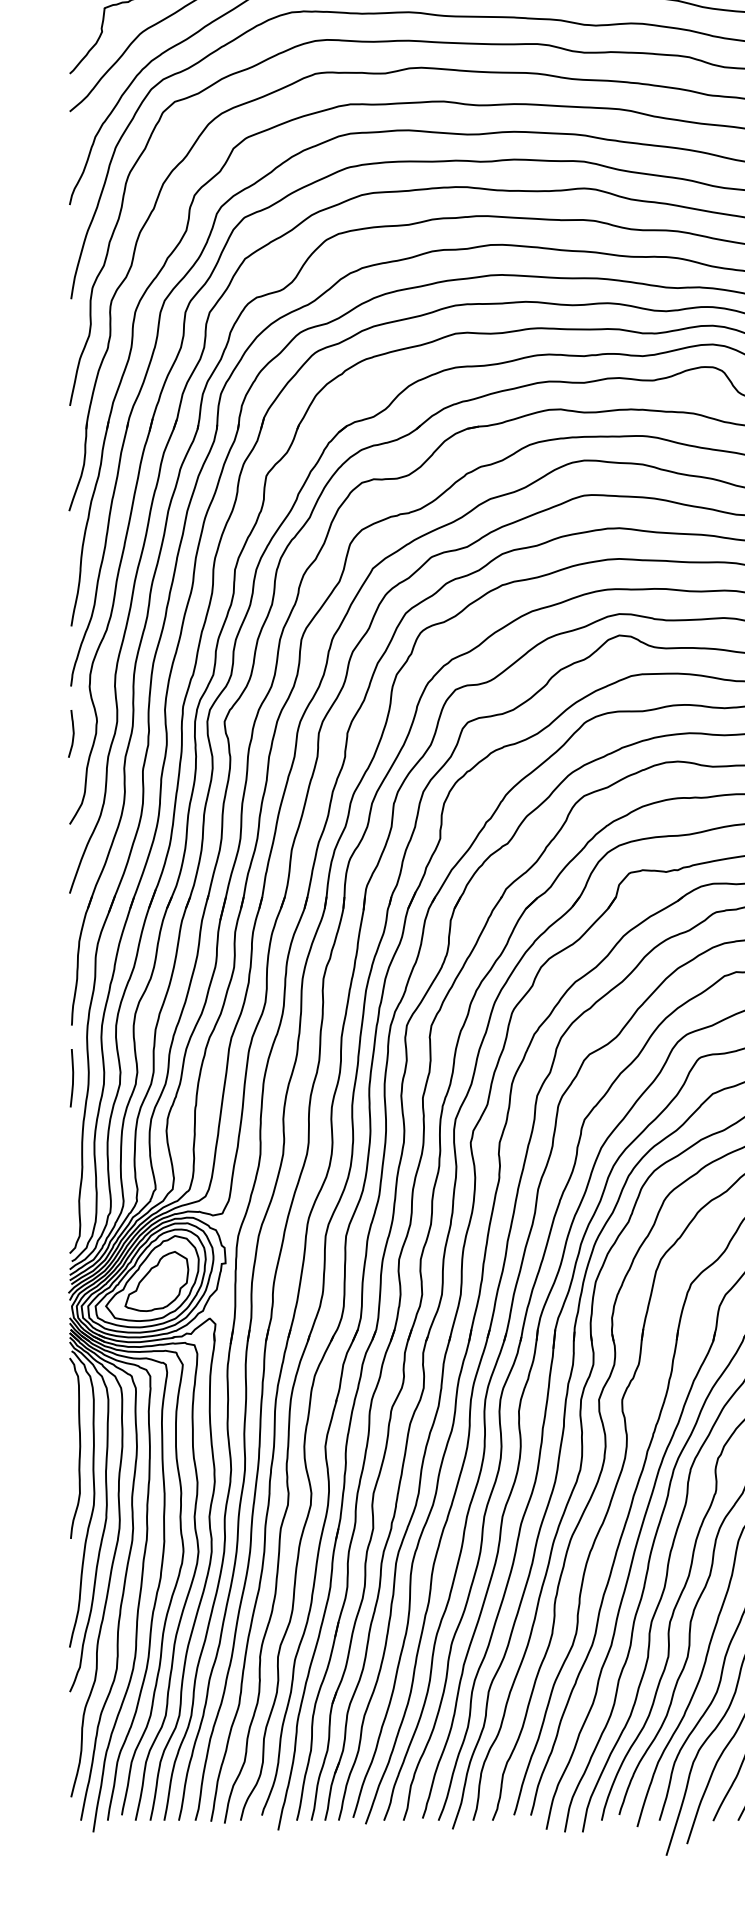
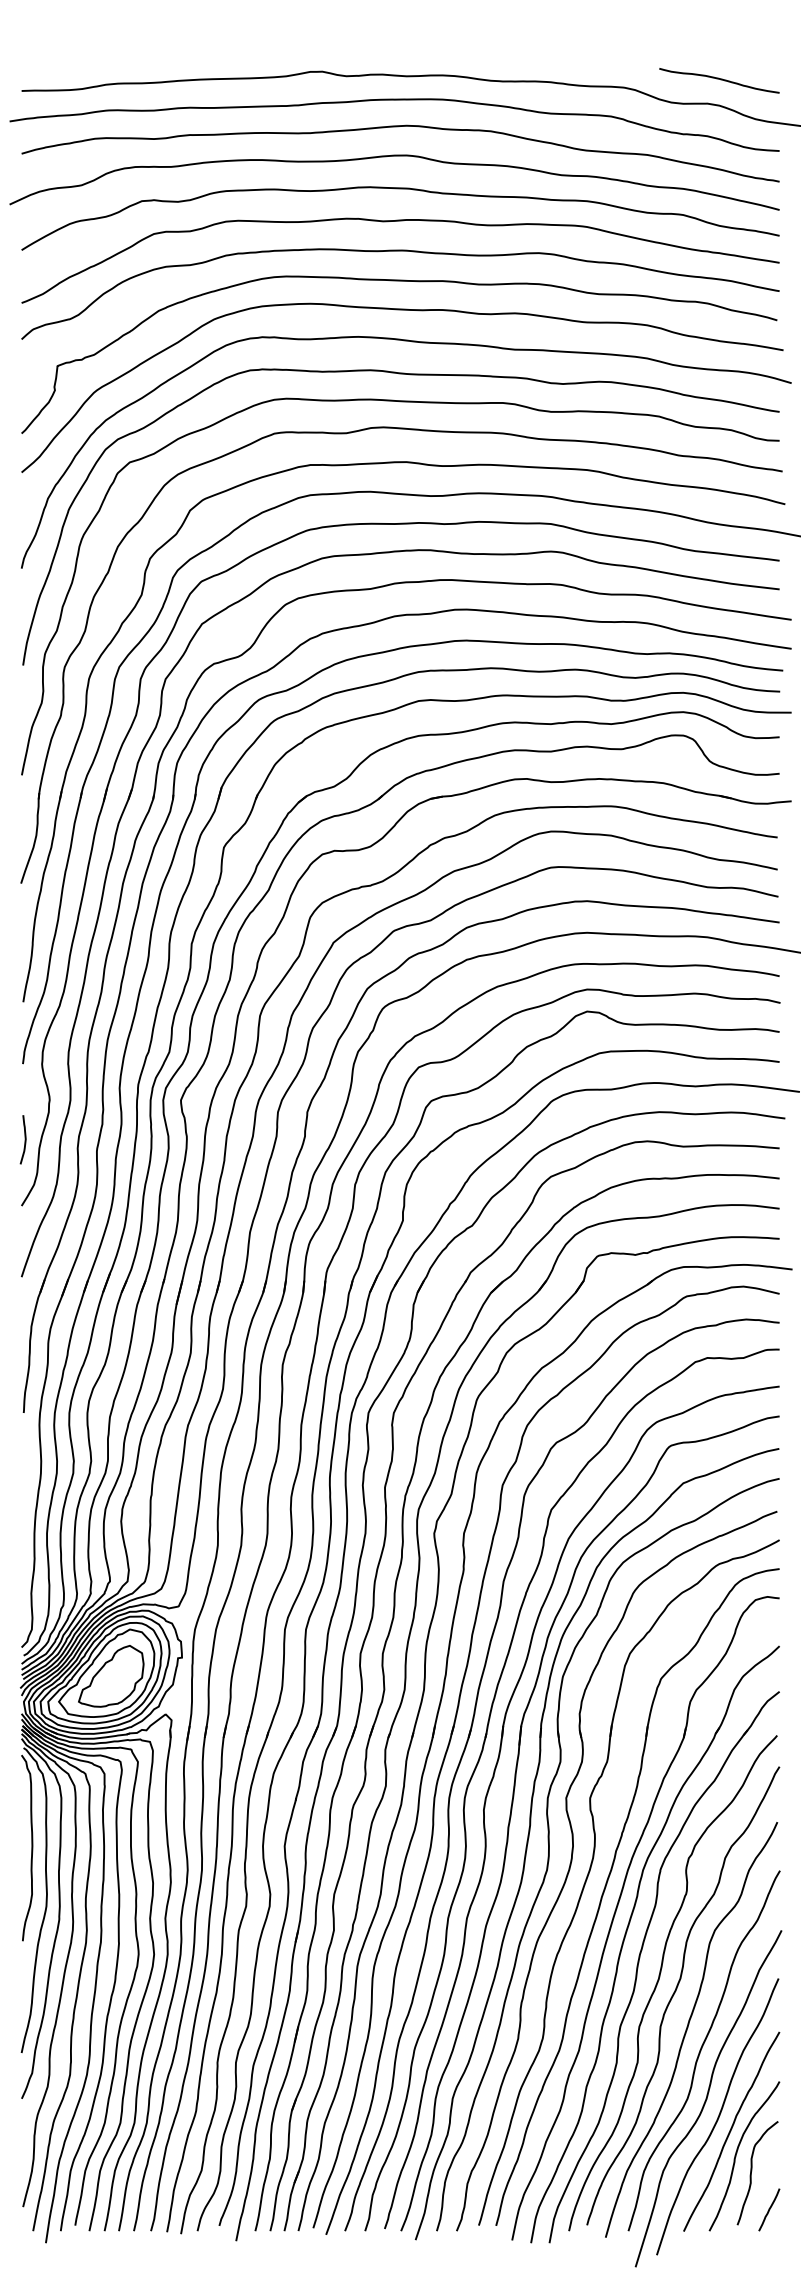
curve: (72, 733) -> (24, 1139), moved
curve: (72, 1078) -> (24, 1467), removed

